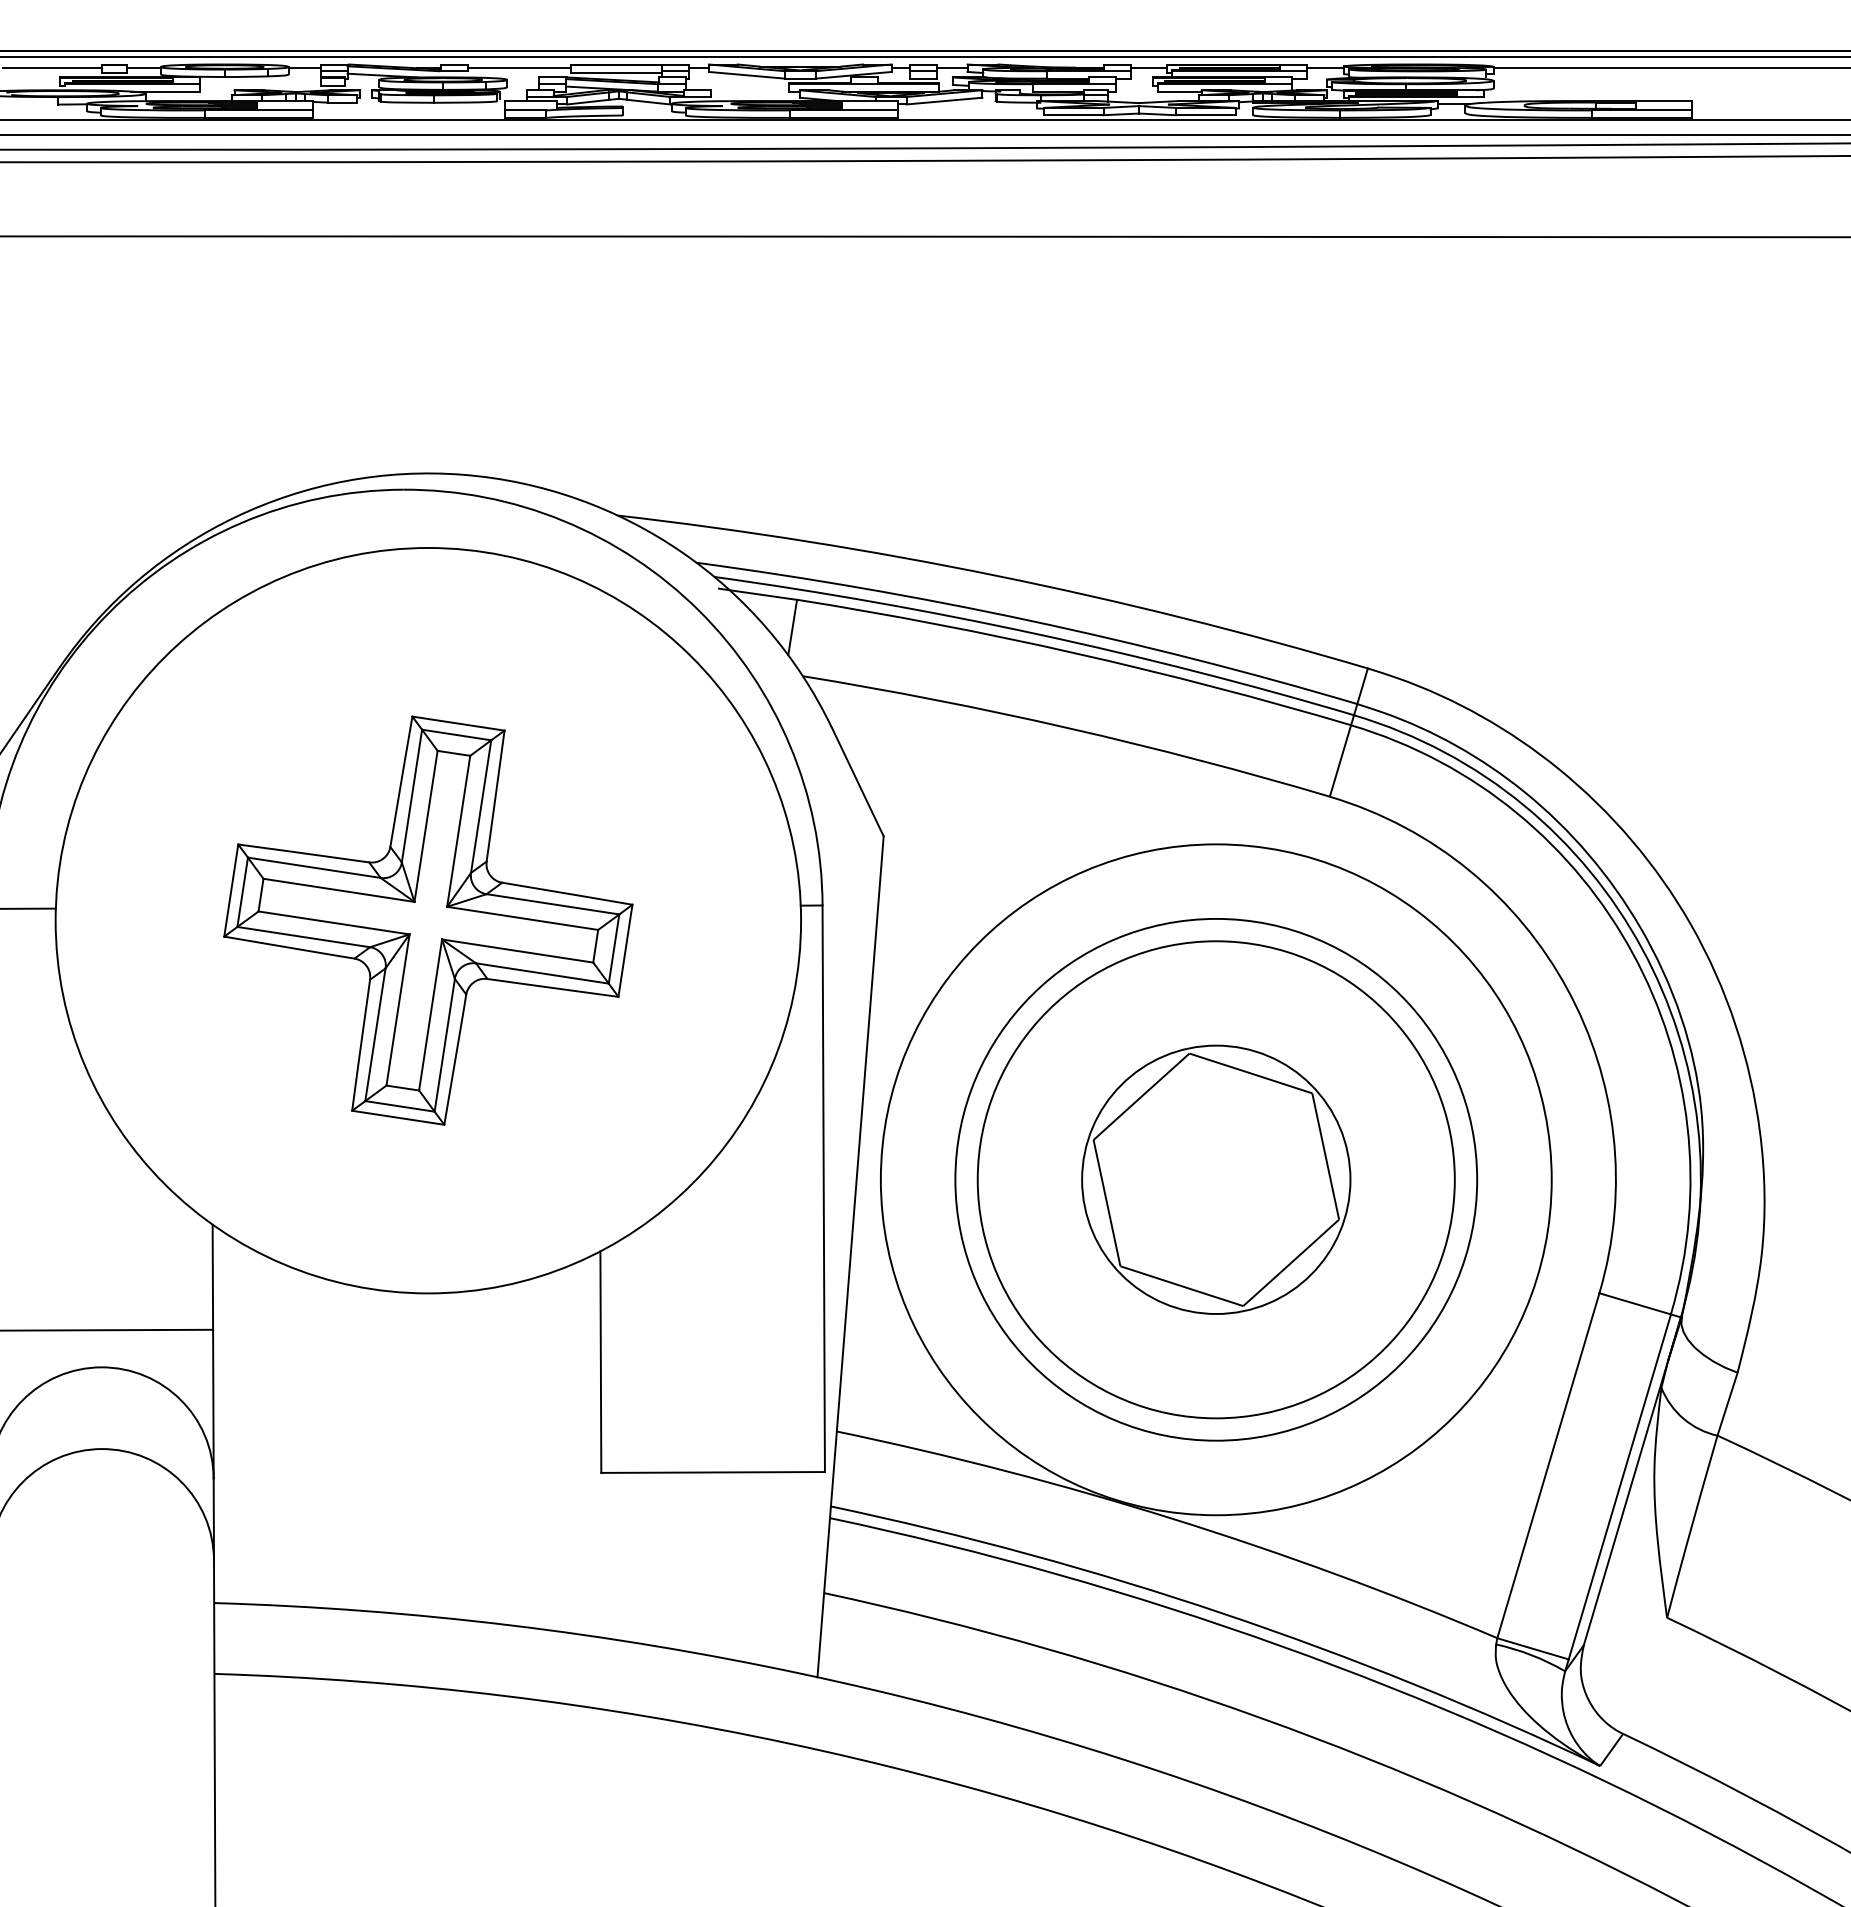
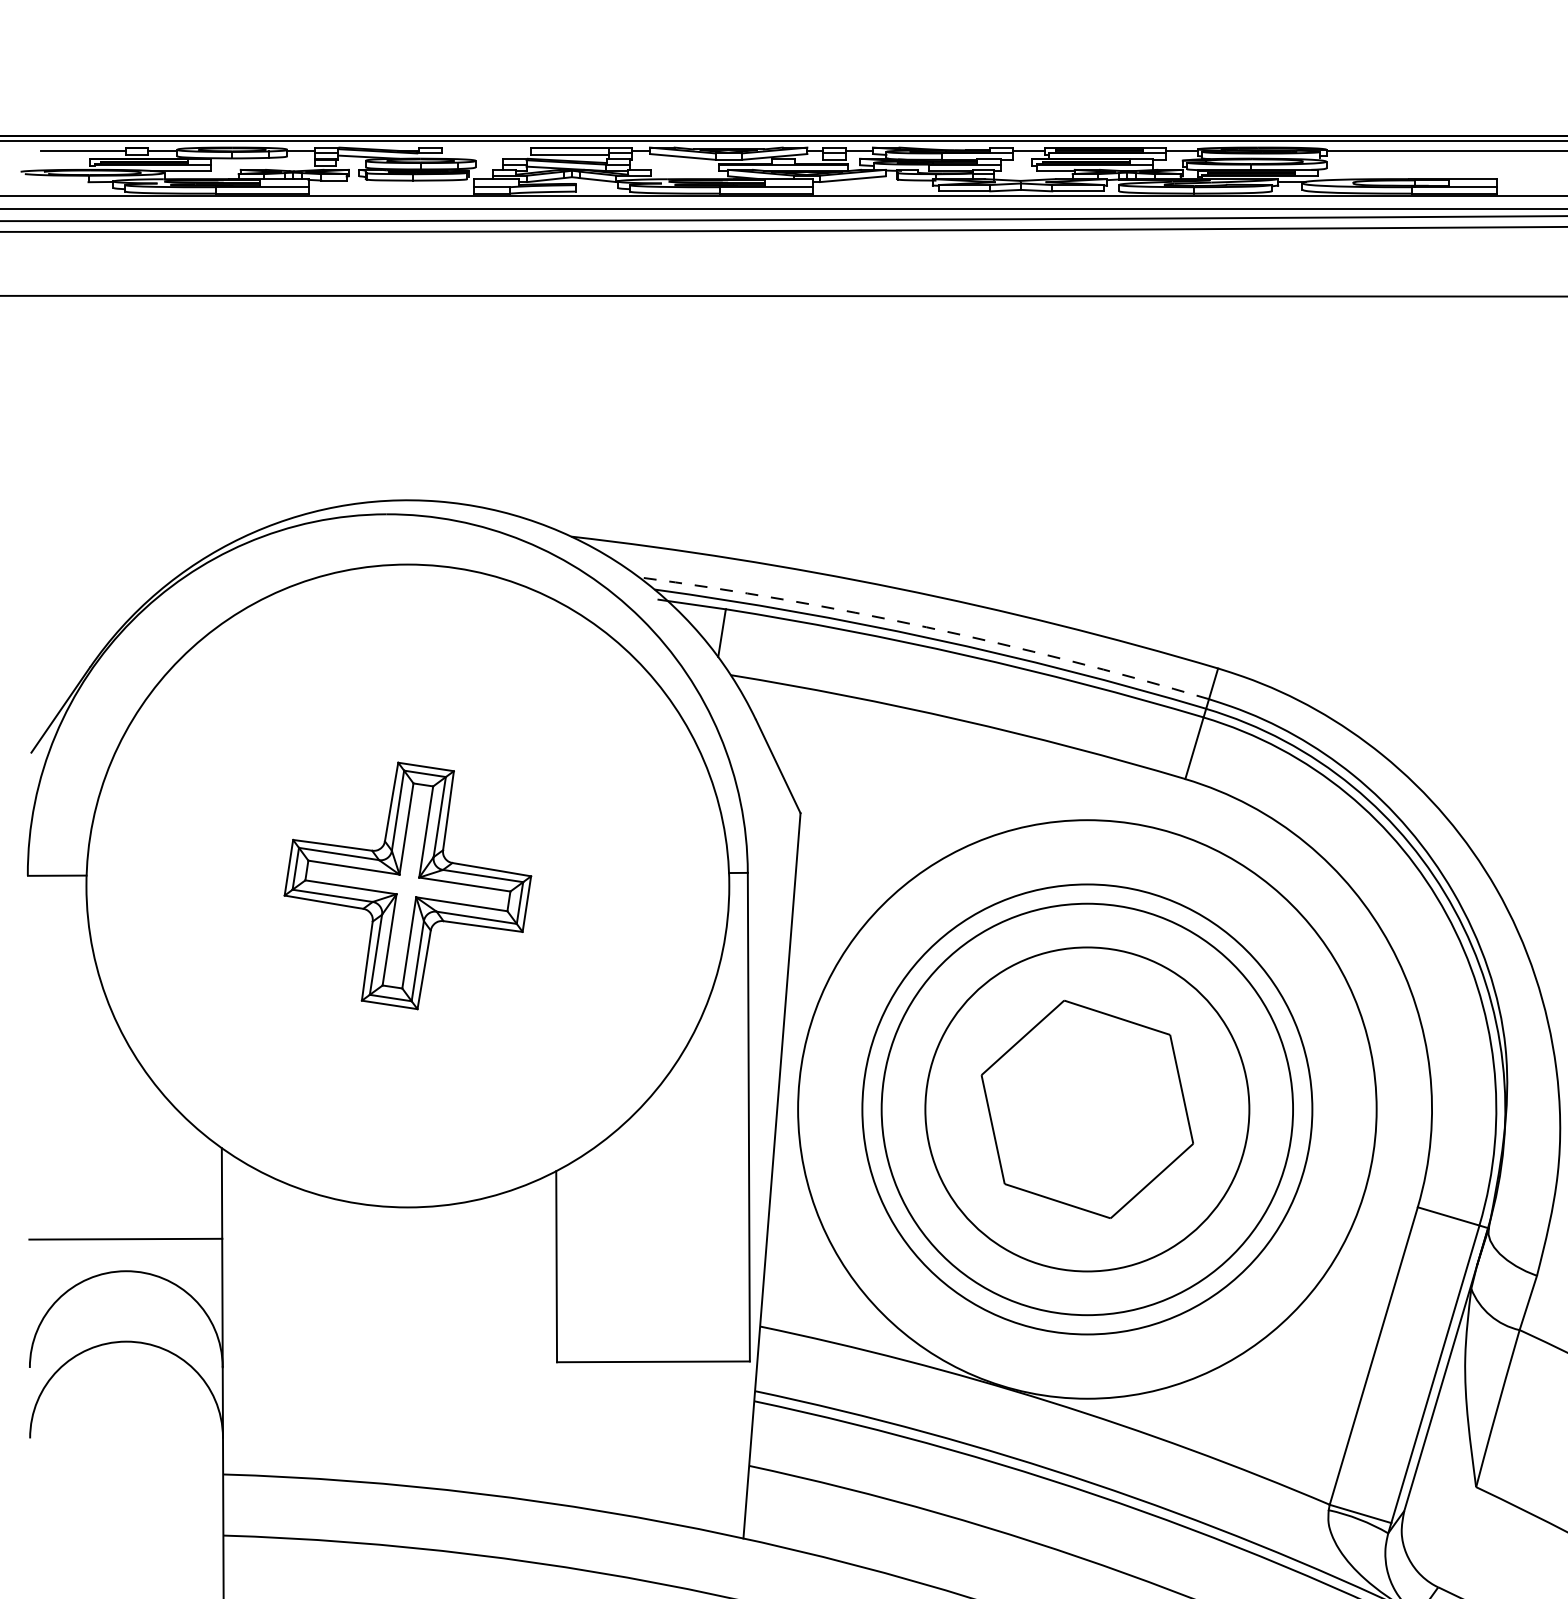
line: (518, 68) -> (485, 151), removed
arc: (1029, 620) -> (926, 627), solid -> dashed
part: (428, 920) -> (407, 885), size x0.7
circle: (1216, 1179) -> (1087, 1109), size x1.4

